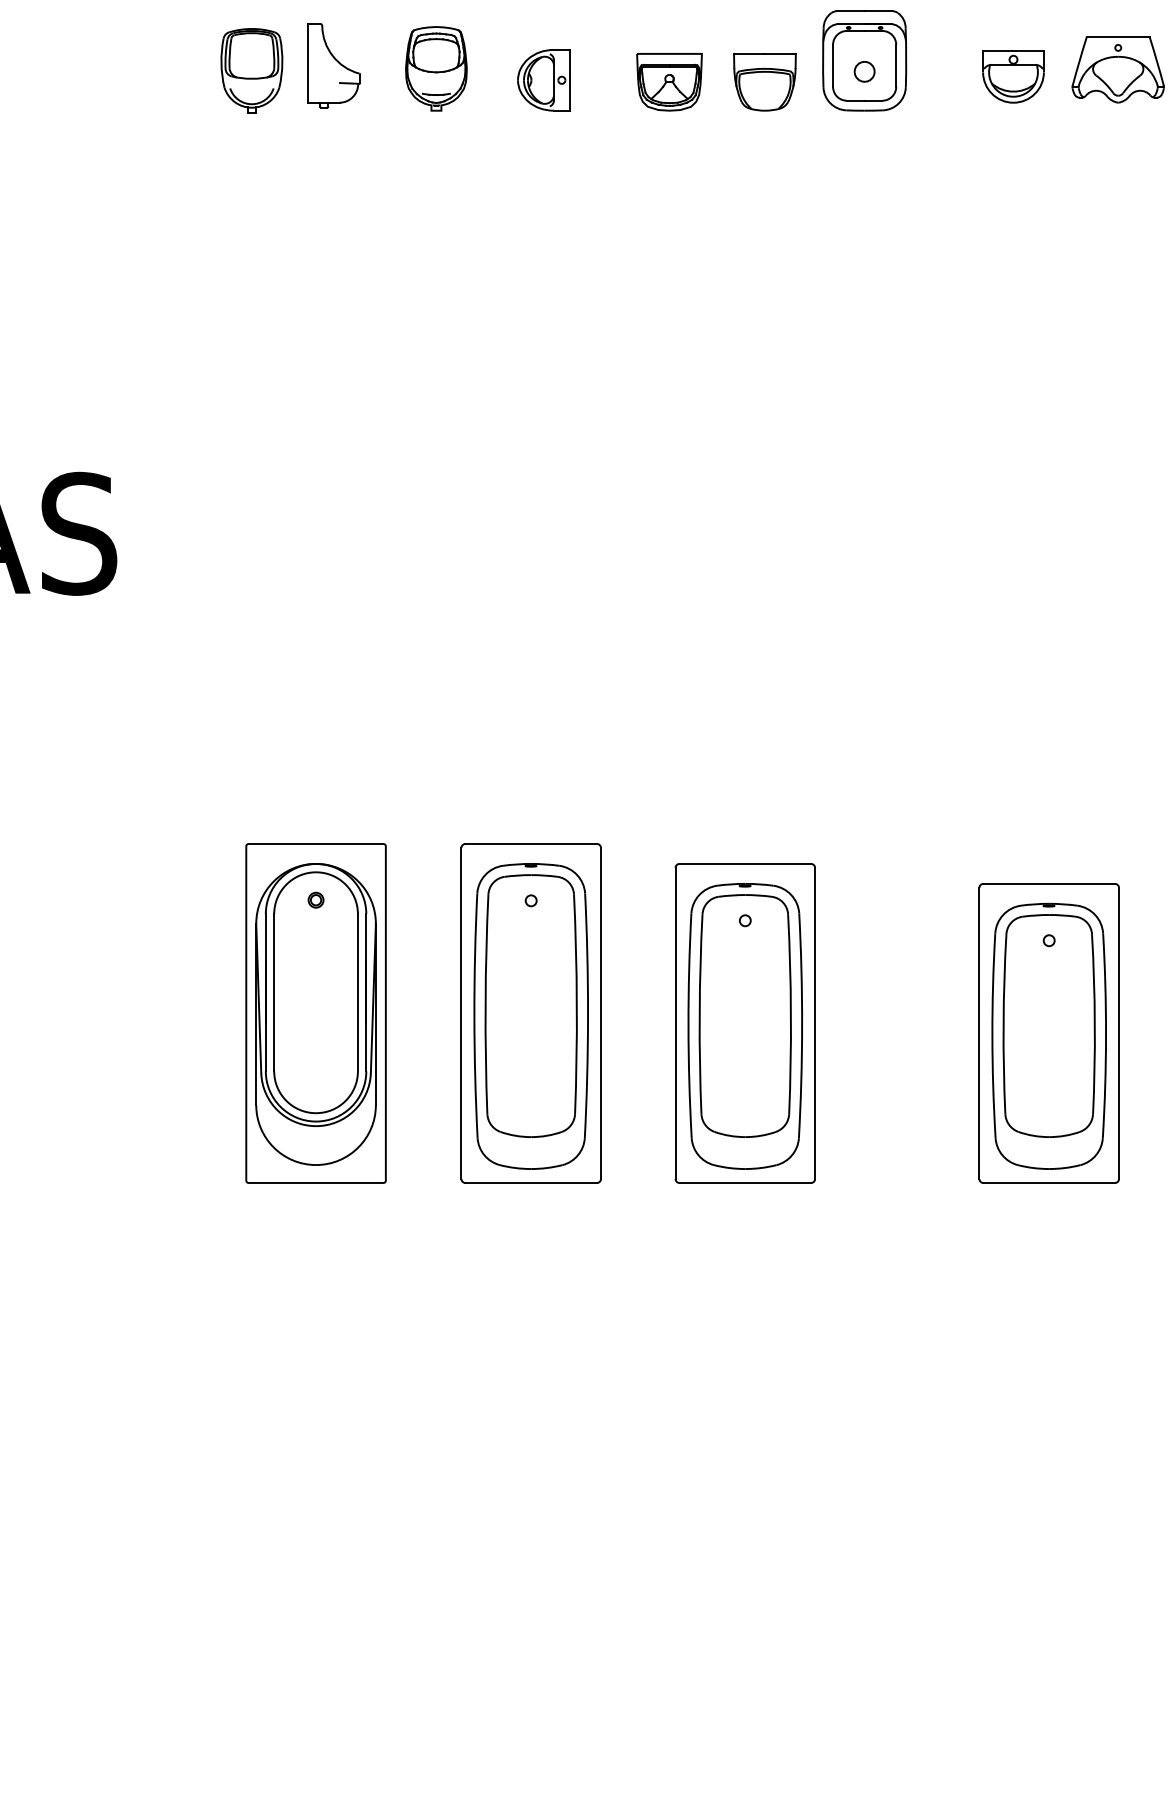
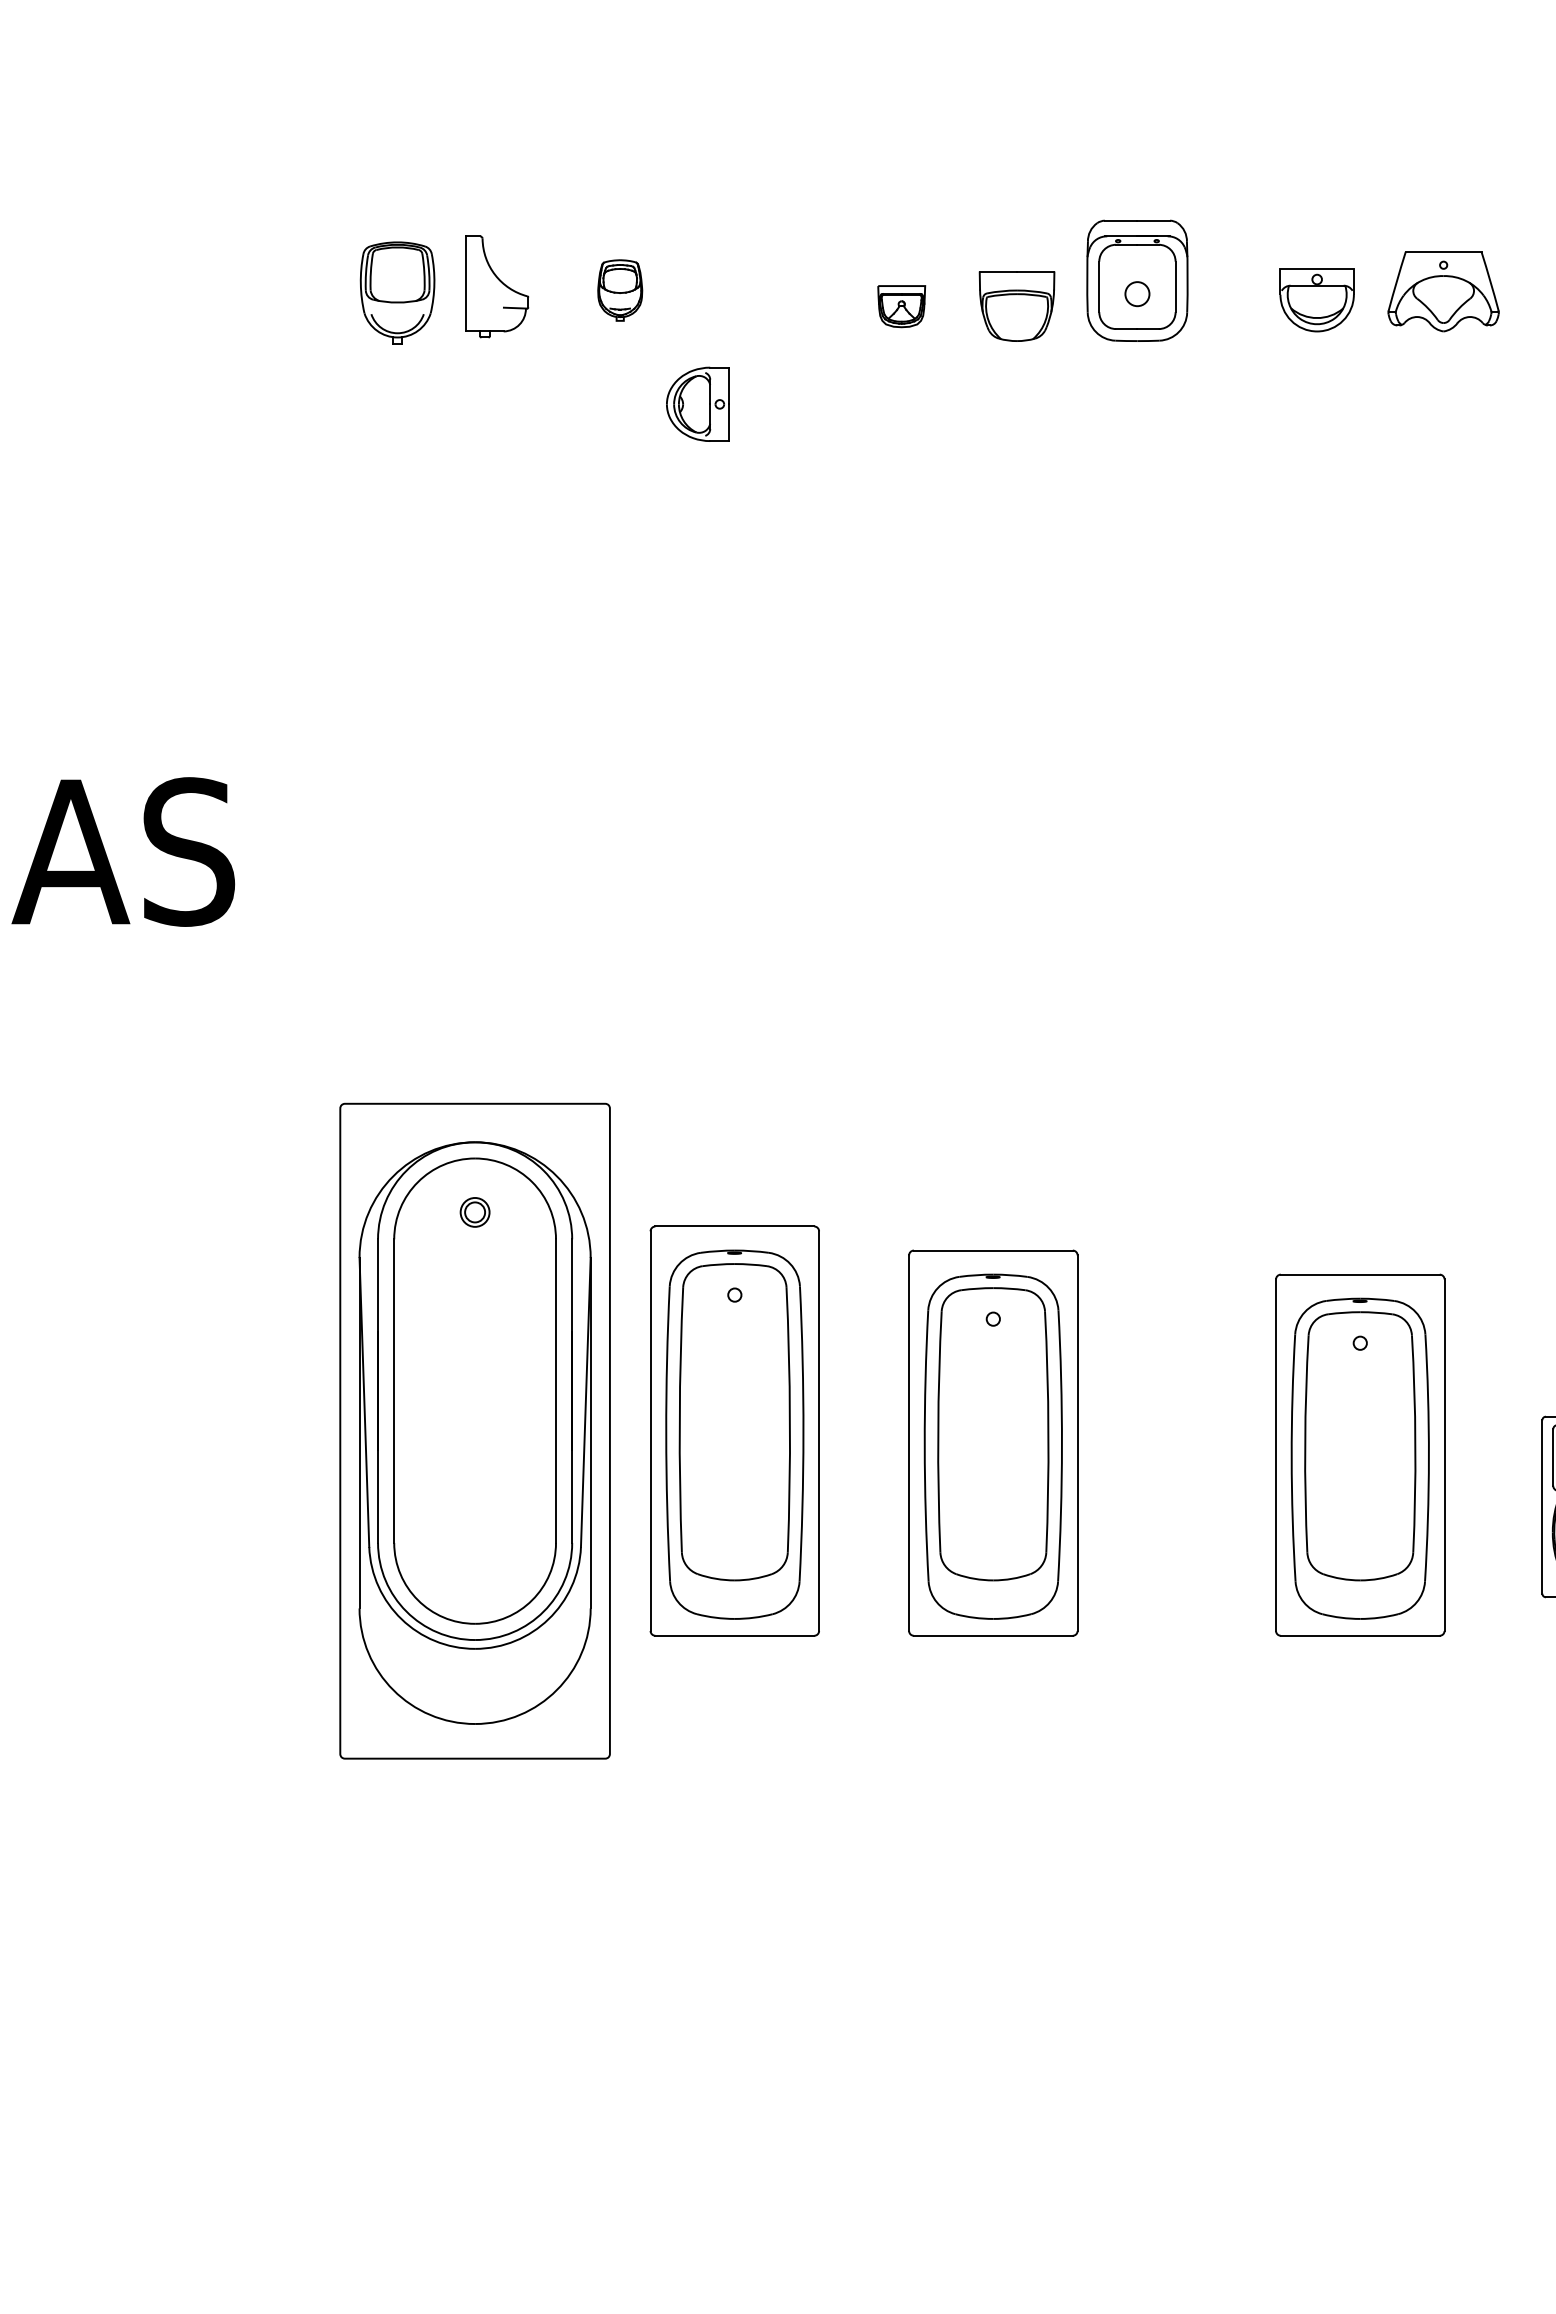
part: (435, 68) -> (619, 290), size x0.6
part: (543, 79) -> (697, 403), moved
part: (669, 82) -> (901, 306), size x0.6
part: (315, 1012) -> (474, 1430), size x1.6

